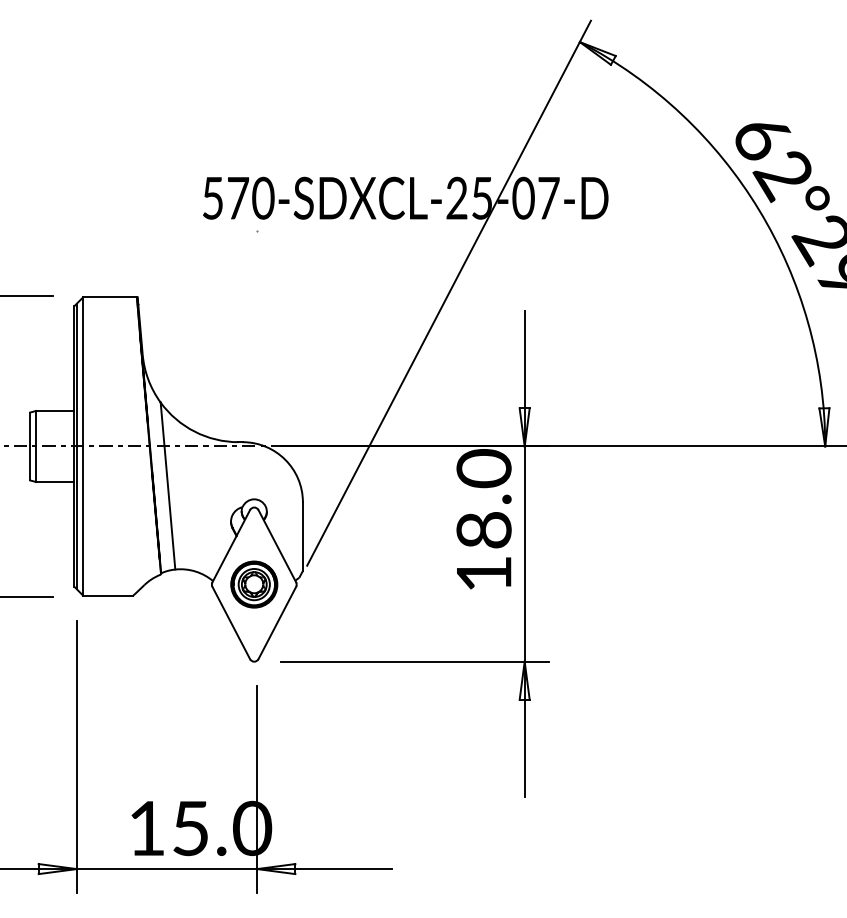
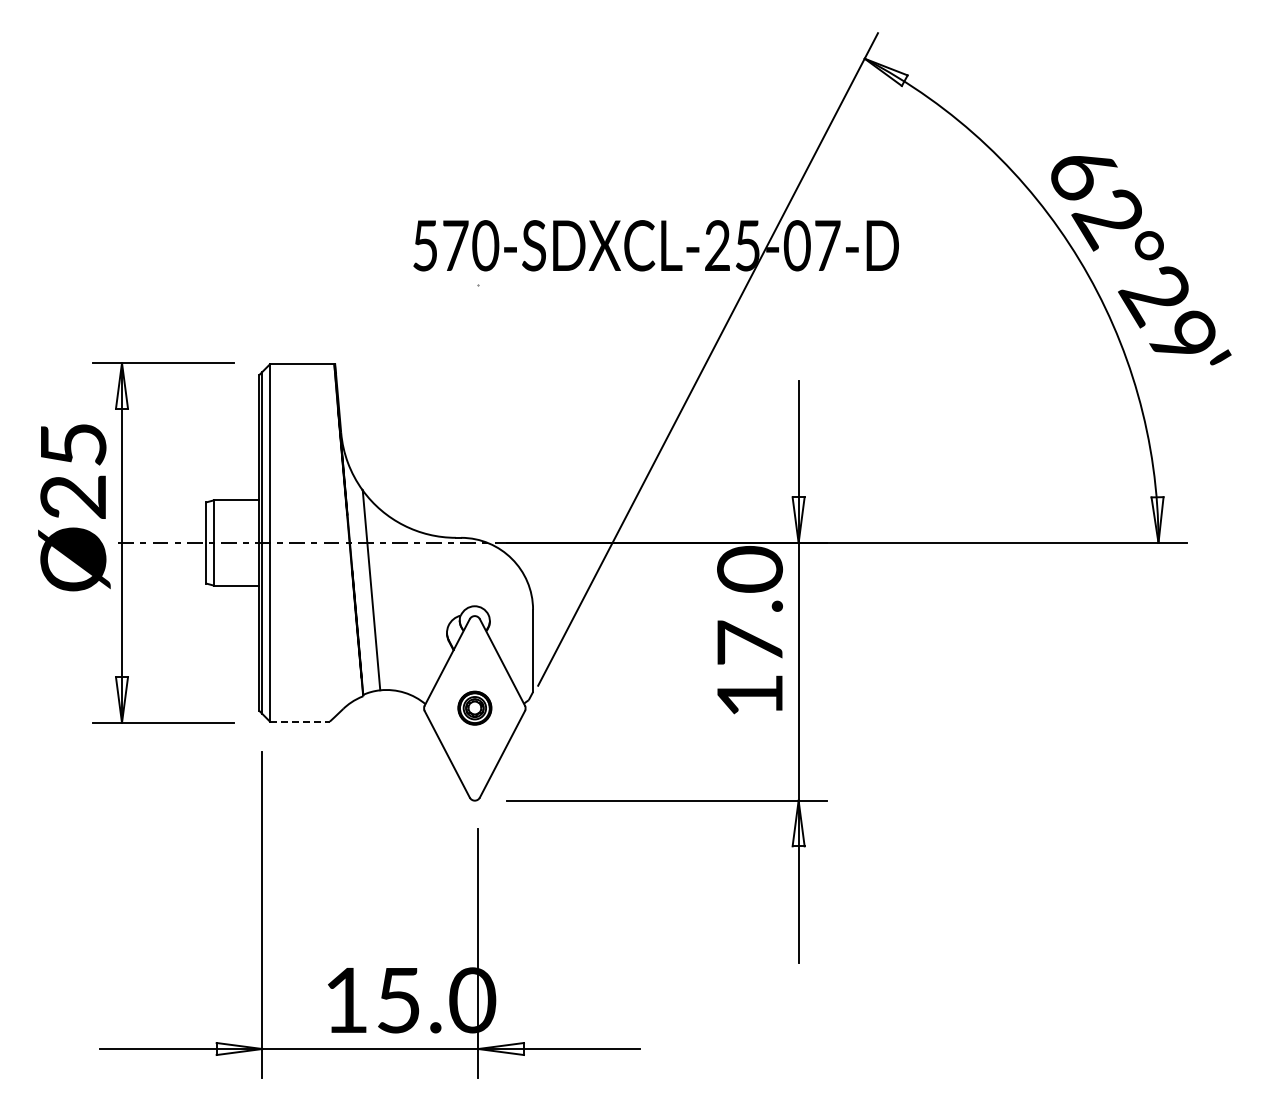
text: (484, 529) -> (750, 642), 18.0 -> 17.0
part: (254, 583) -> (474, 707), size x0.6
line: (107, 595) -> (299, 721), solid -> dashed

